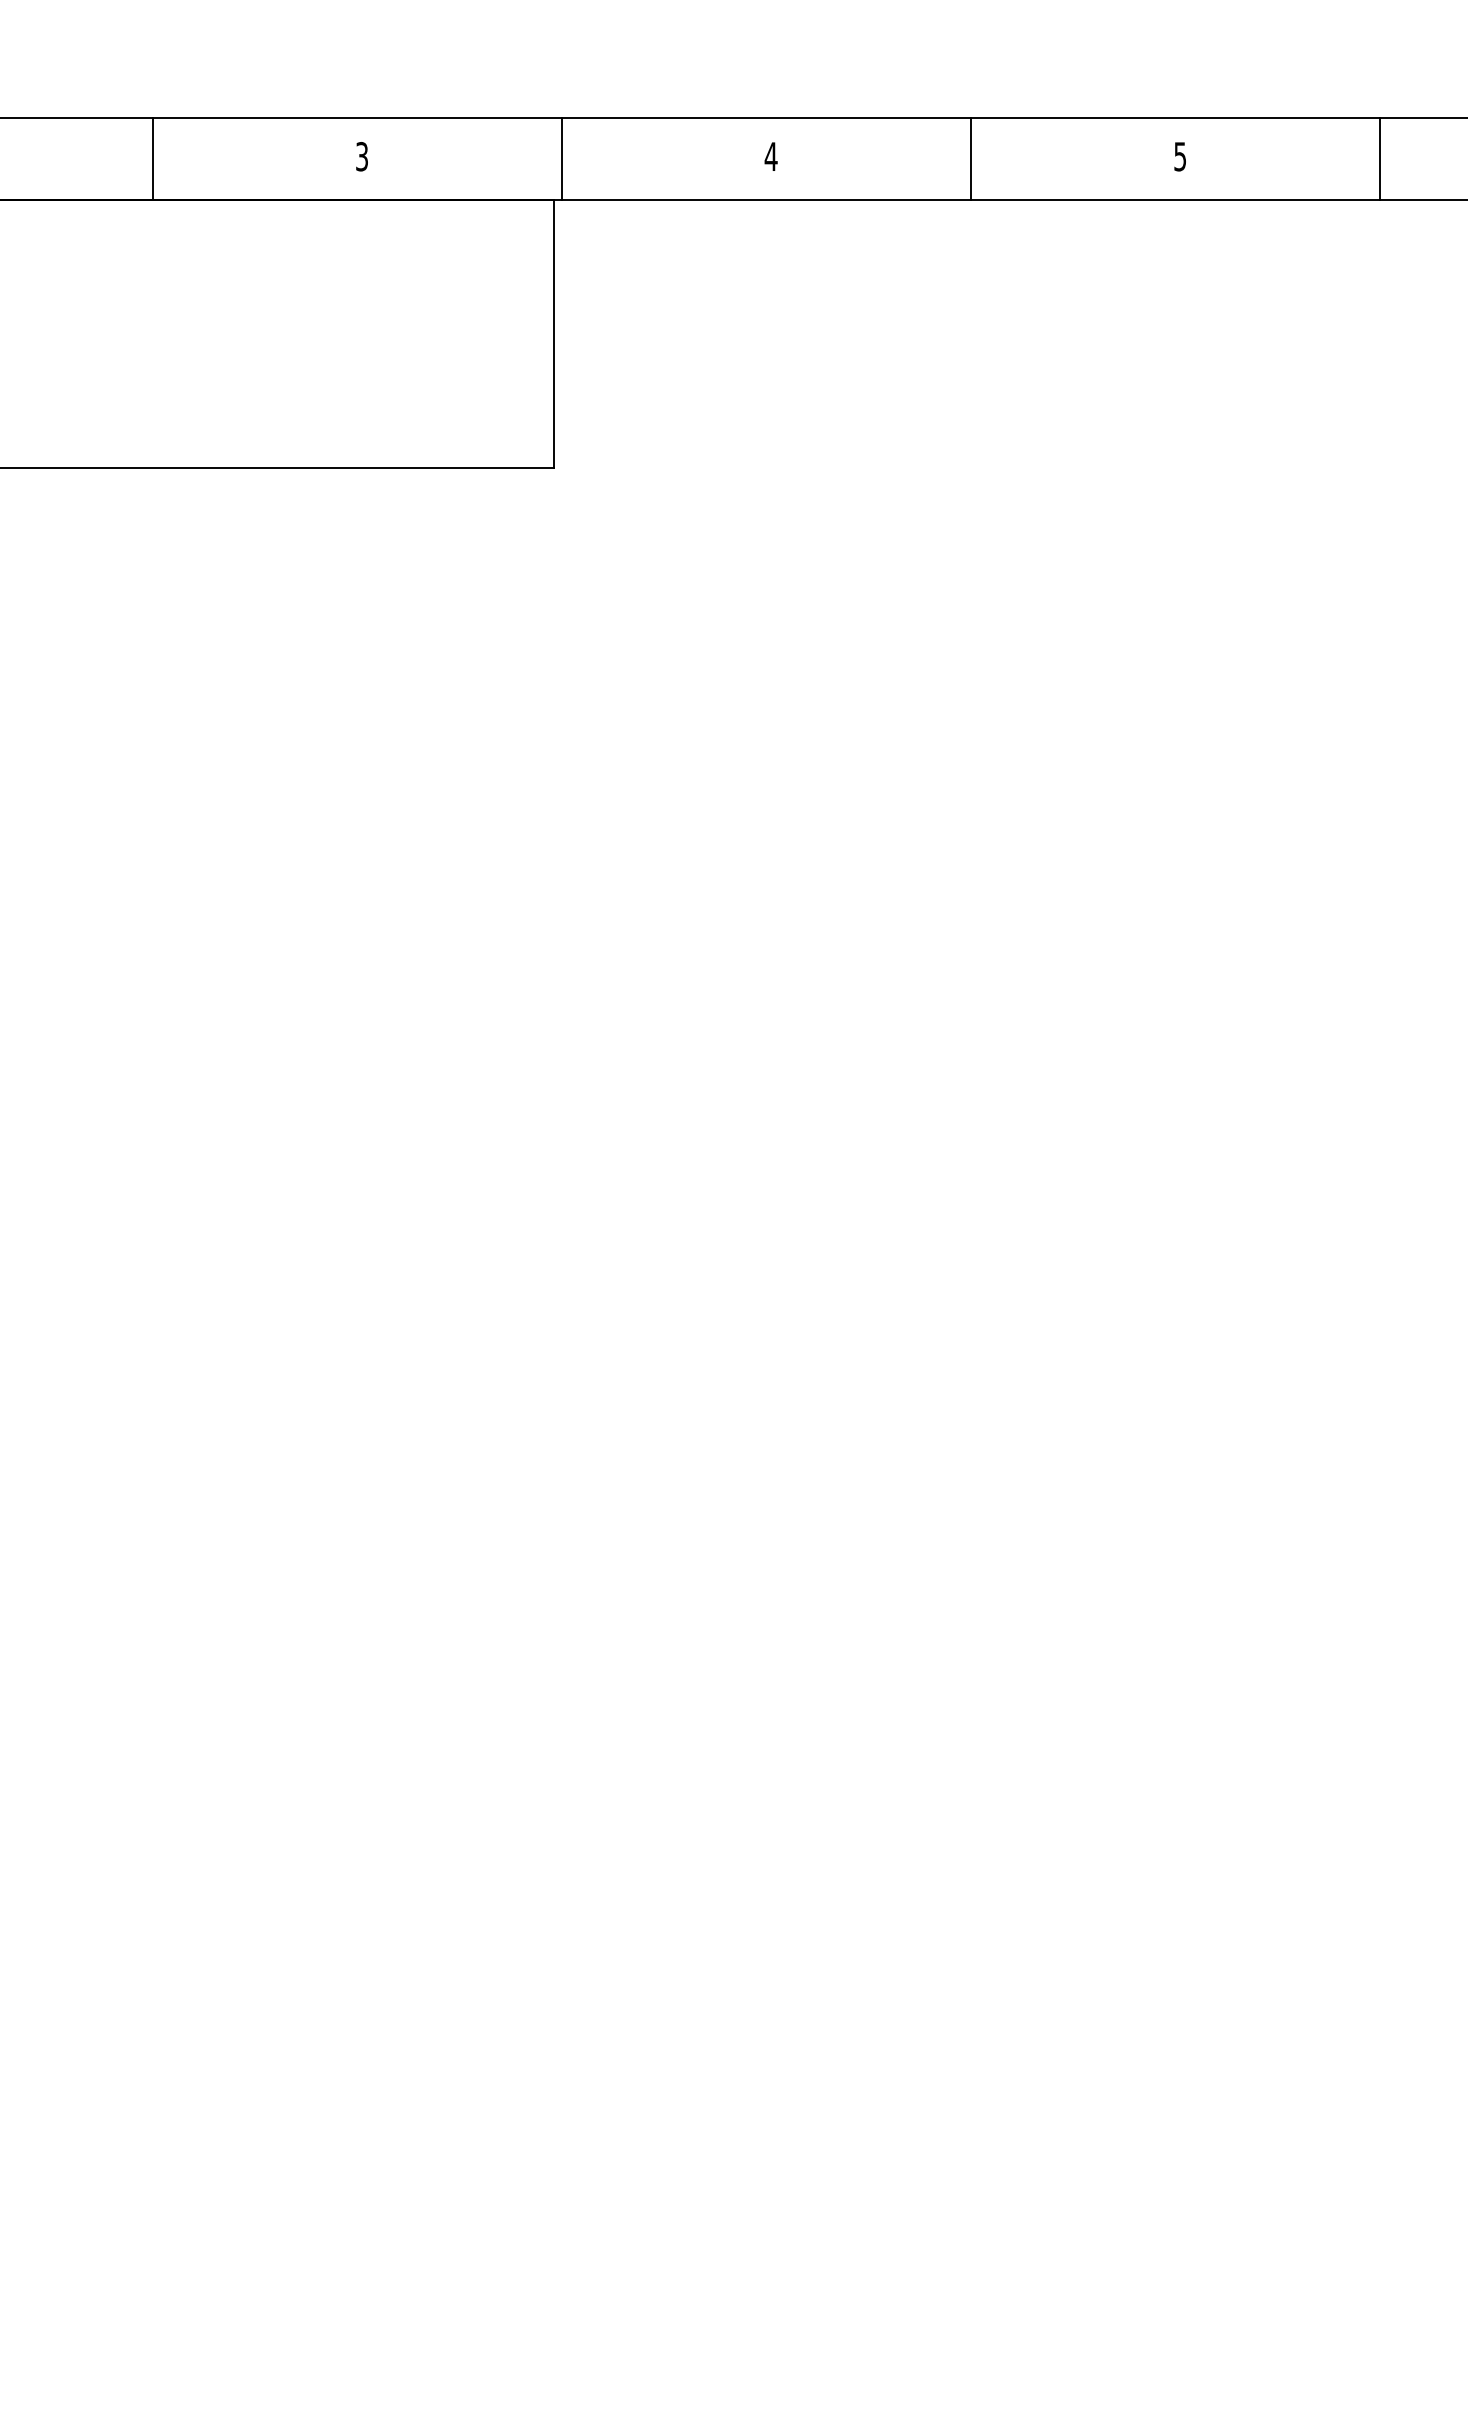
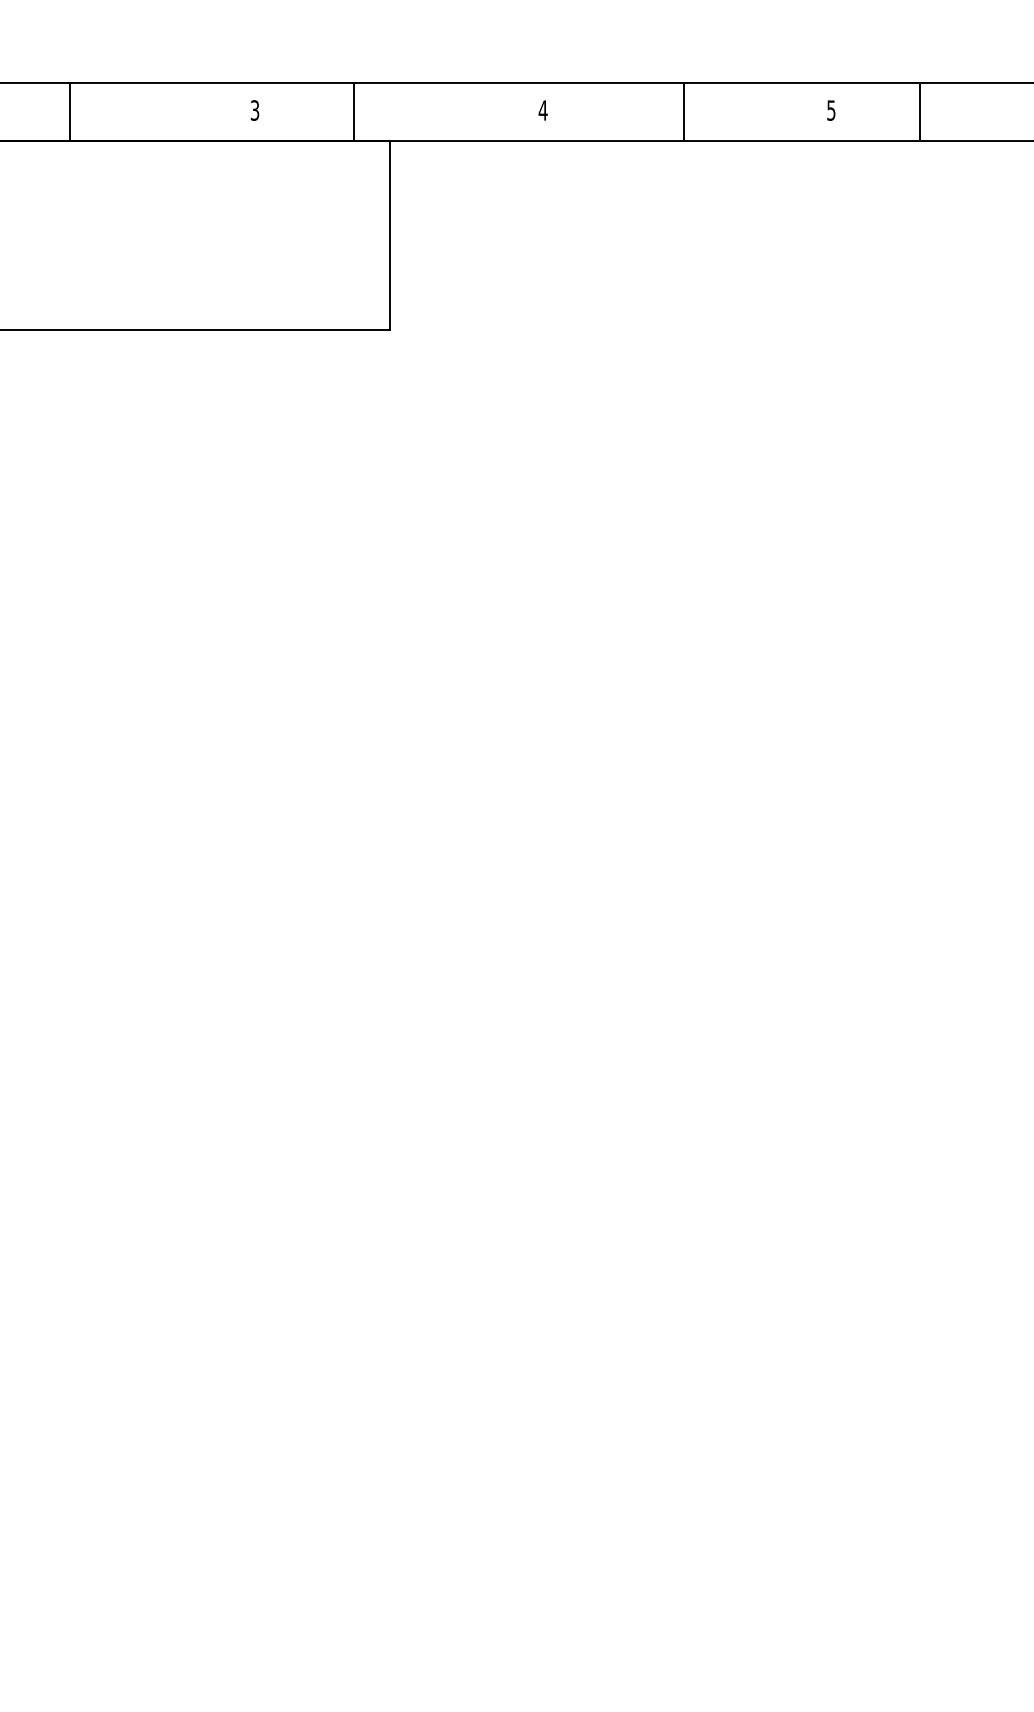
line: (153, 158) -> (70, 111), moved
line: (562, 158) -> (354, 111), moved
line: (1380, 158) -> (920, 111), moved

